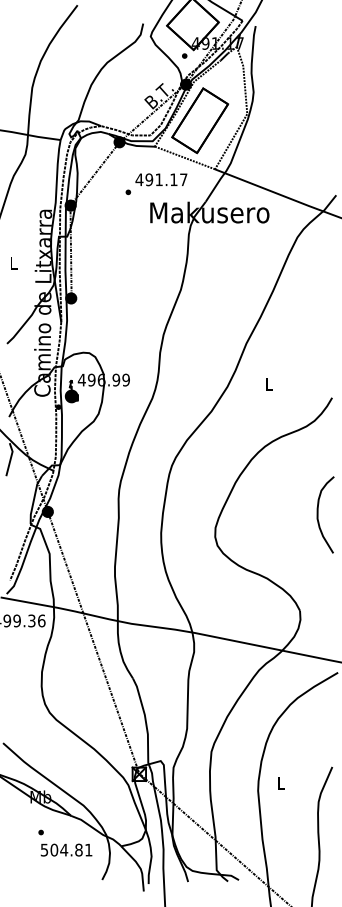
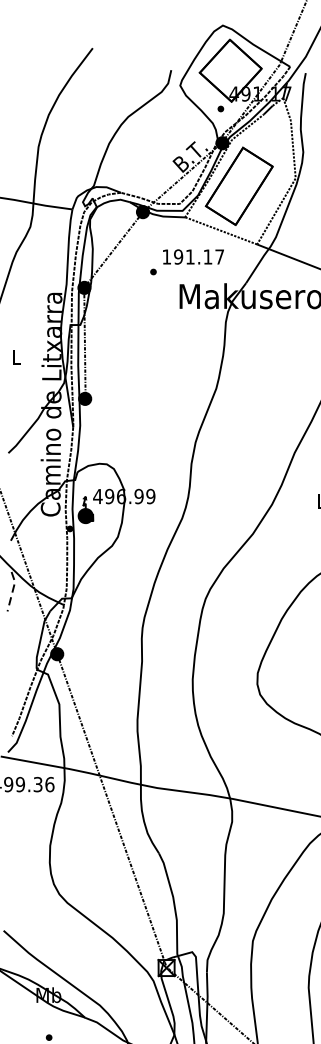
text: (139, 179) -> (166, 256), 491.17 -> 191.17
line: (10, 459) -> (12, 591), solid -> dashed

